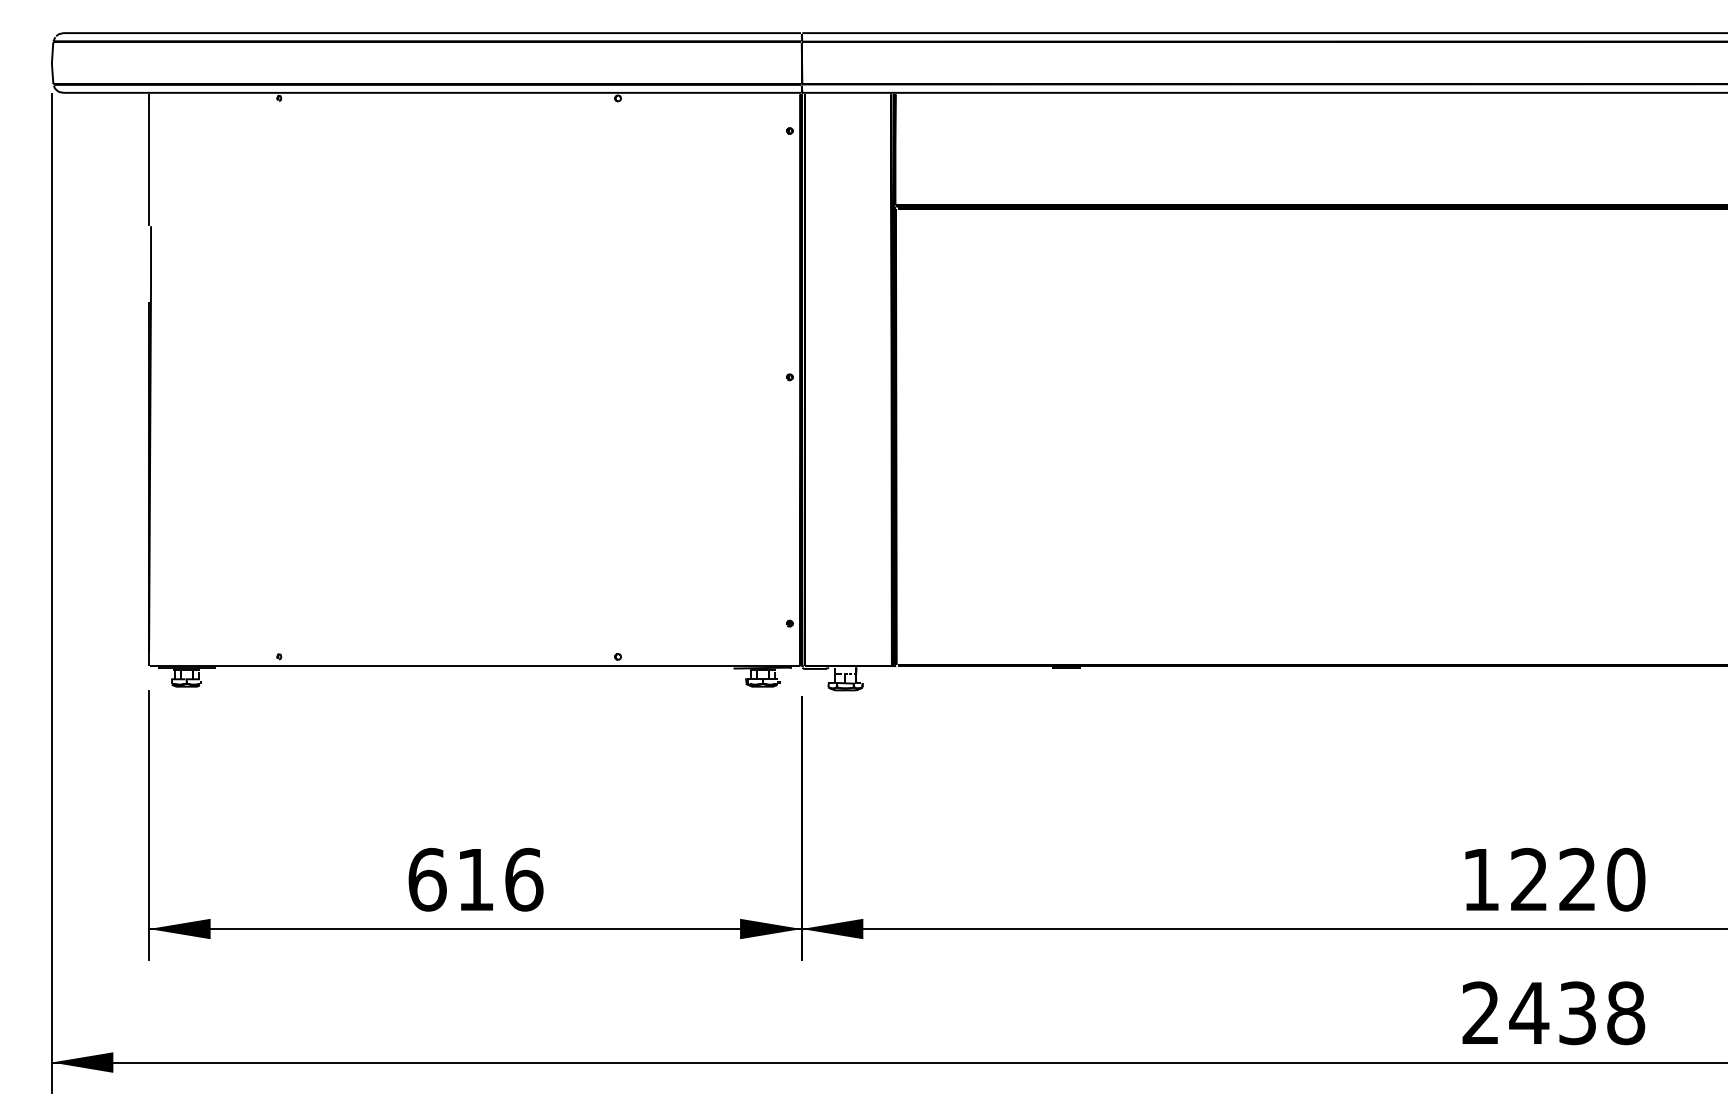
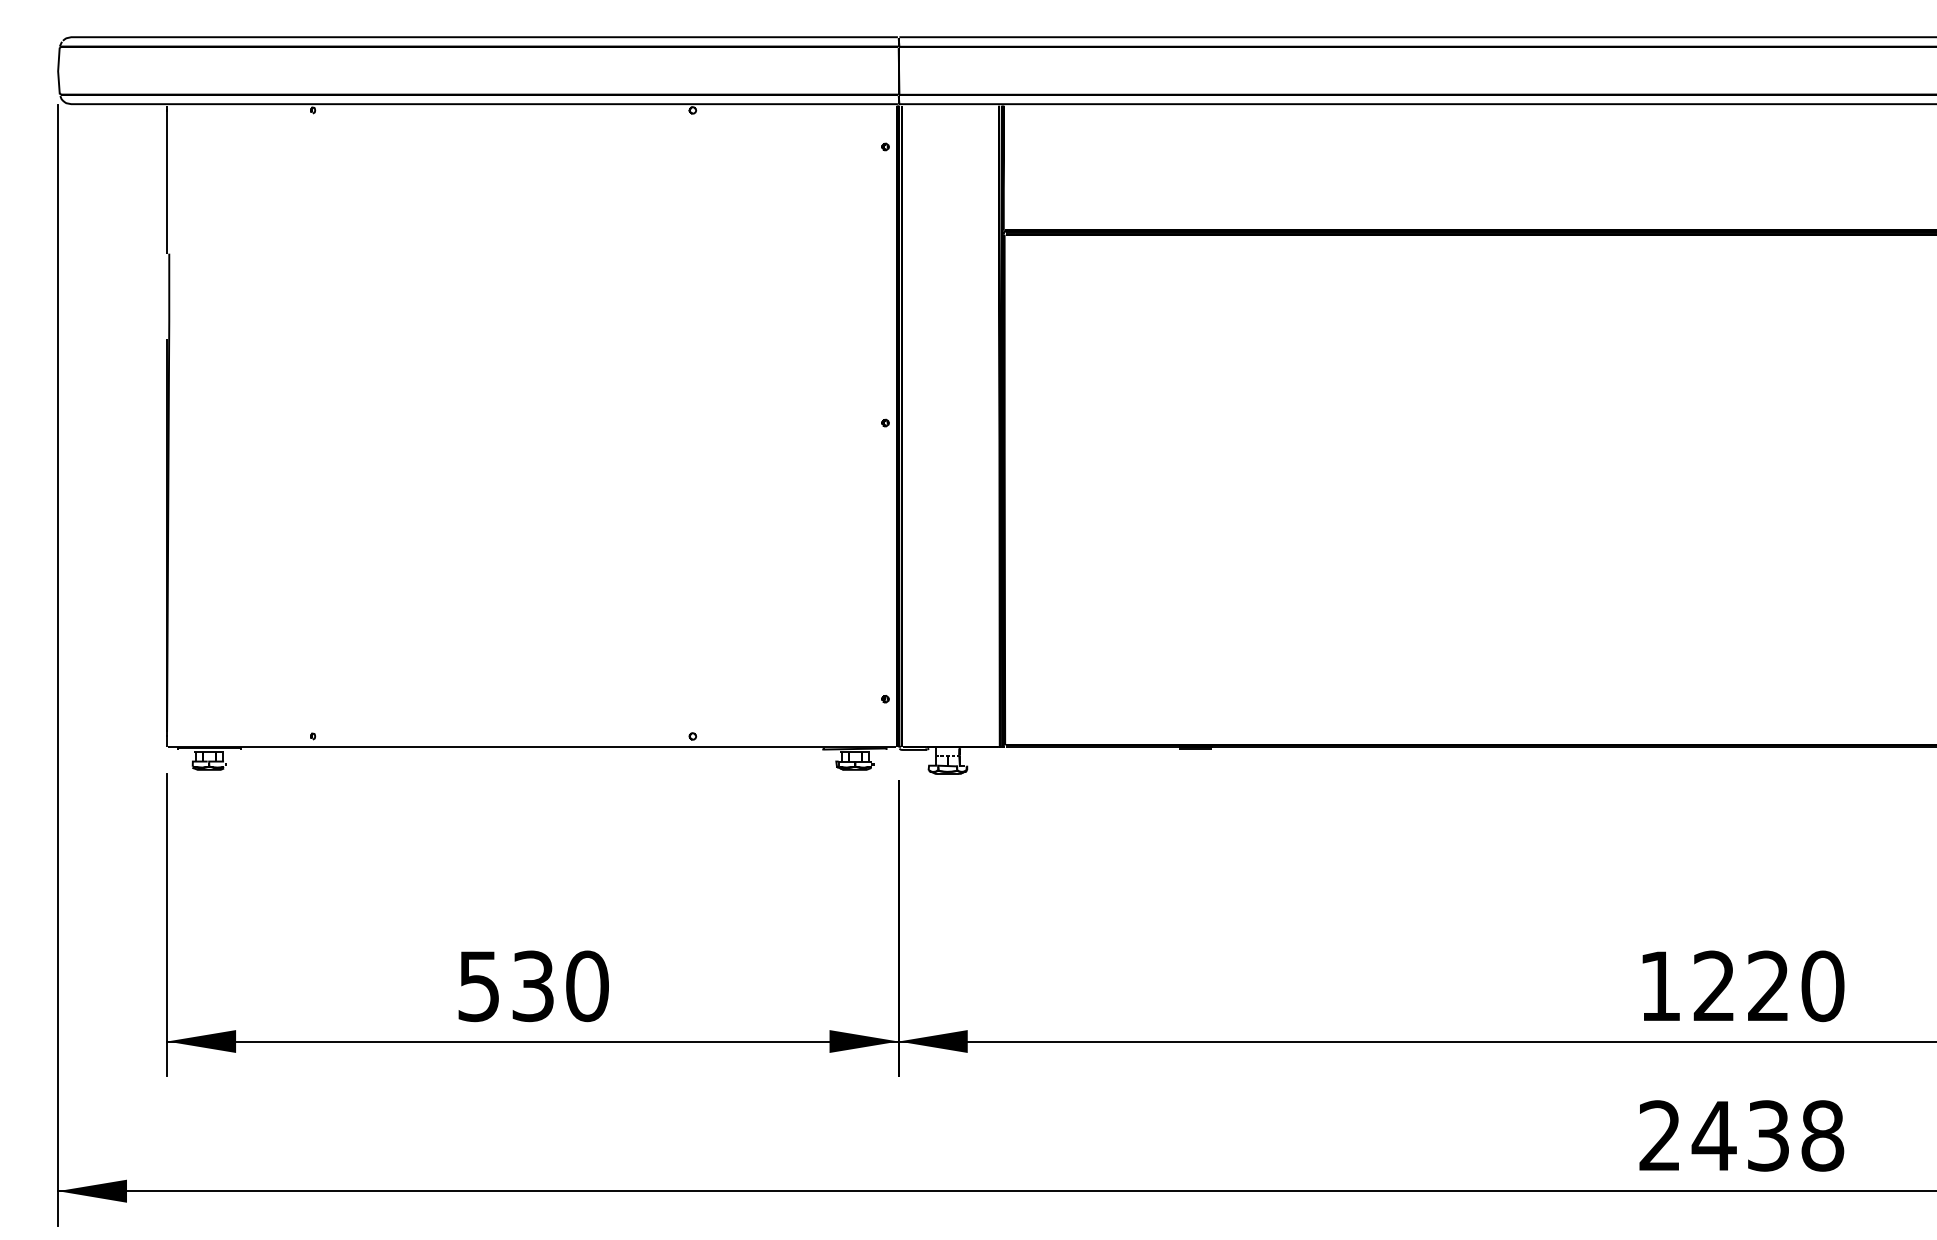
text: (475, 879) -> (532, 986), 616 -> 530

